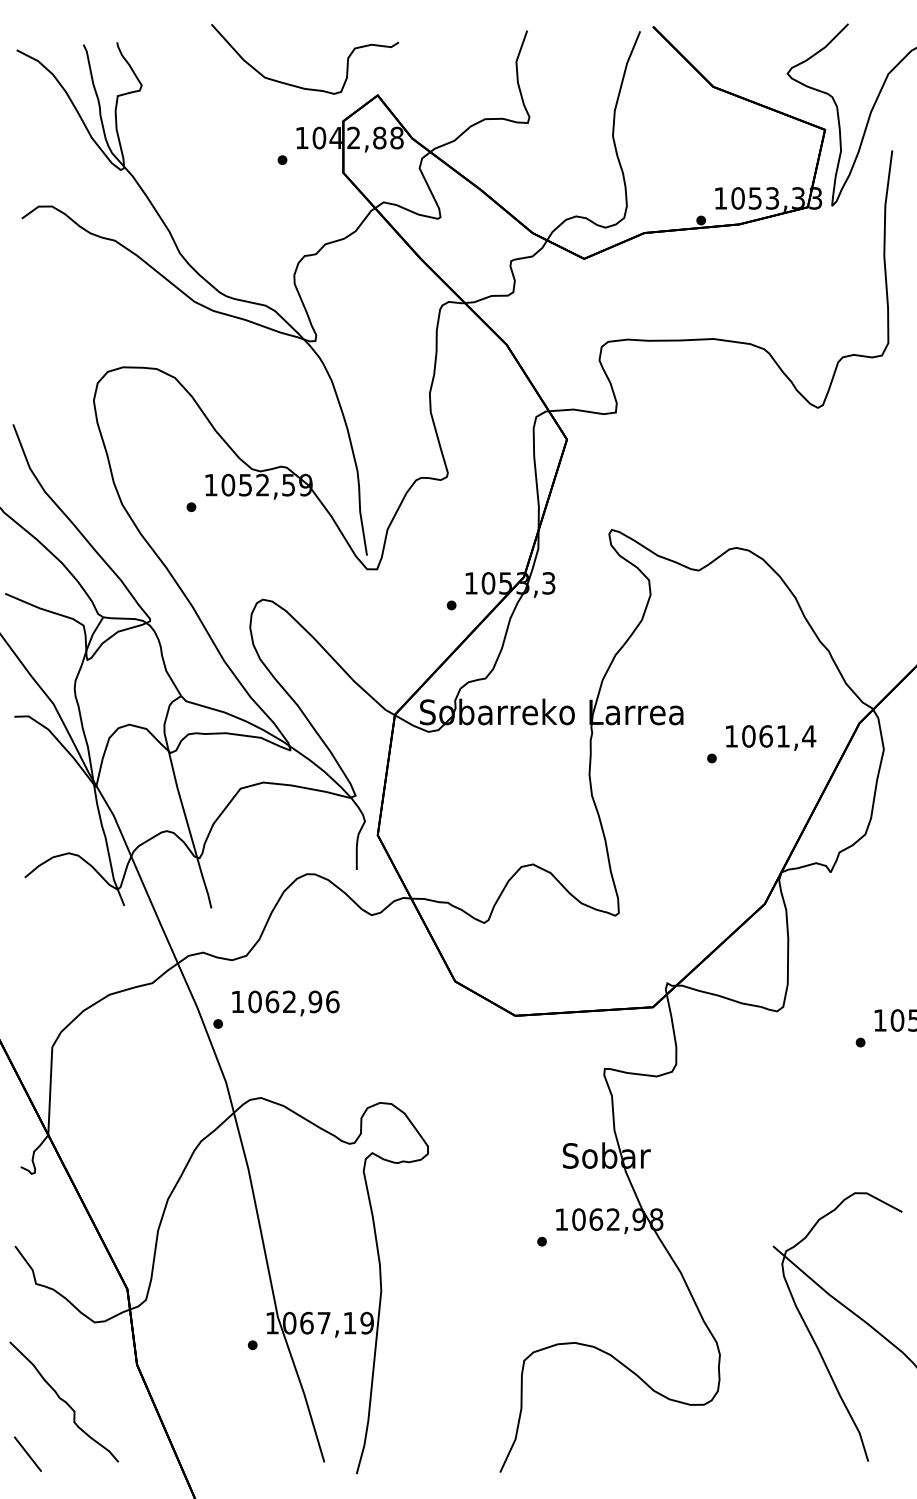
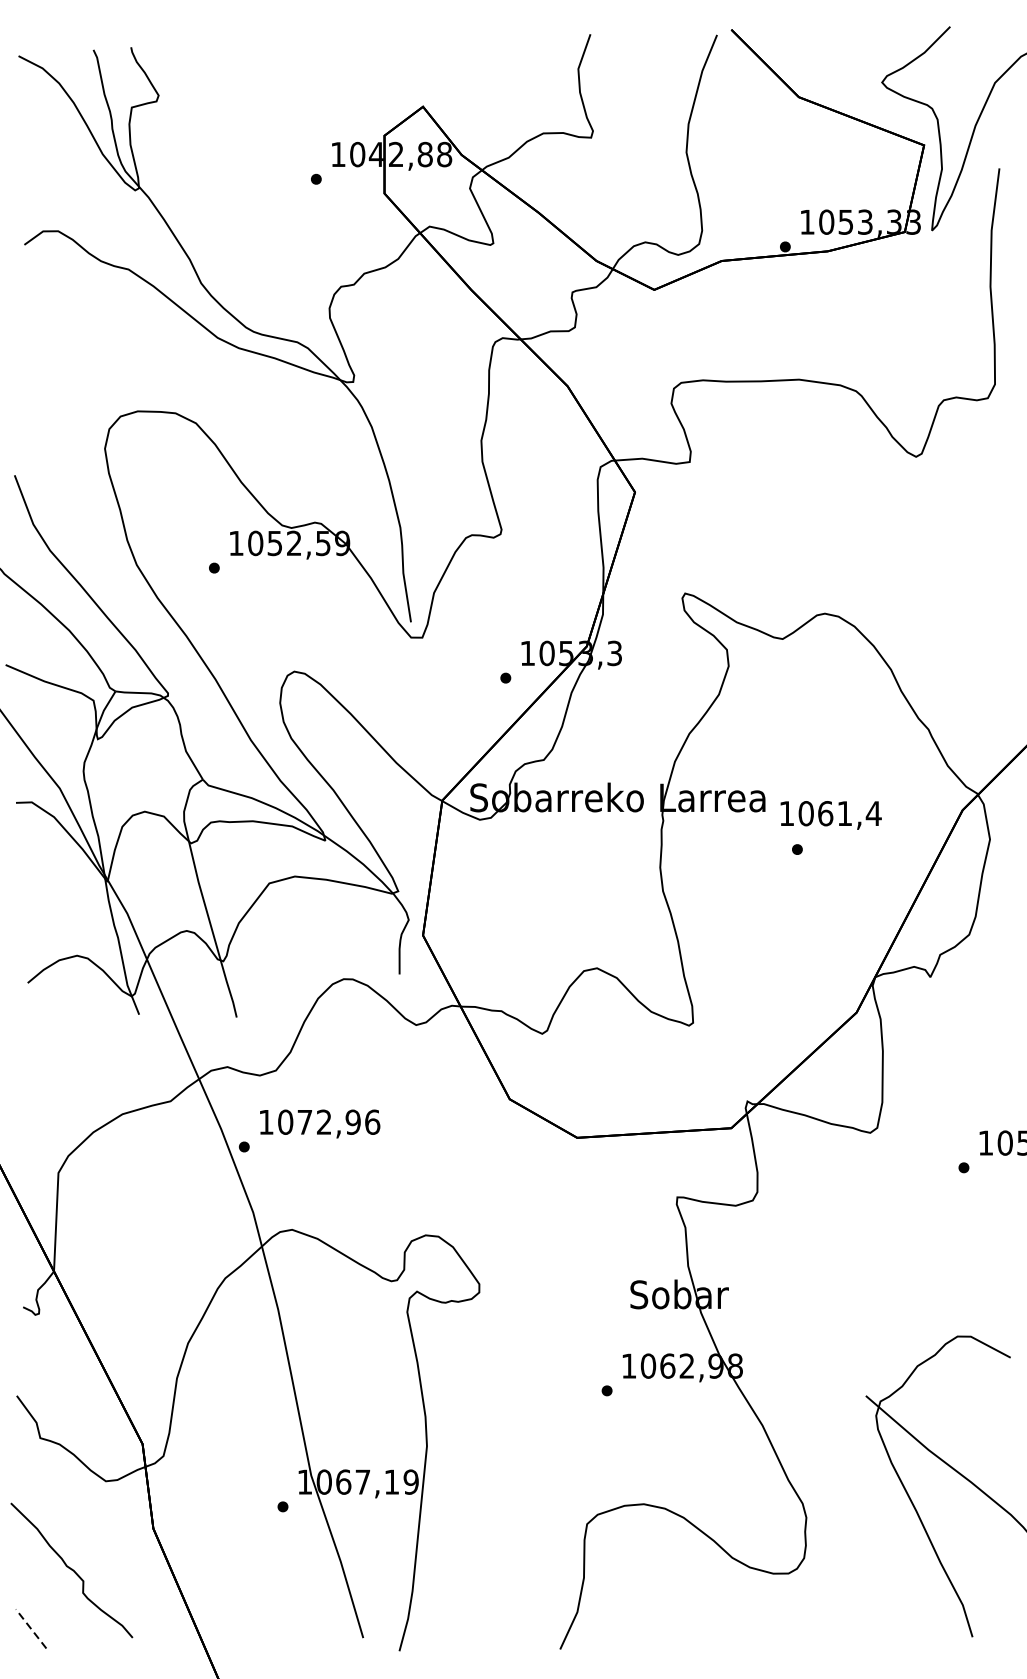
curve: (300, 86) -> (336, 96), removed
text: (771, 737) -> (831, 814), moved
text: (272, 1001) -> (305, 1121), 1062,96 -> 1072,96
line: (27, 1453) -> (30, 1628), solid -> dashed

